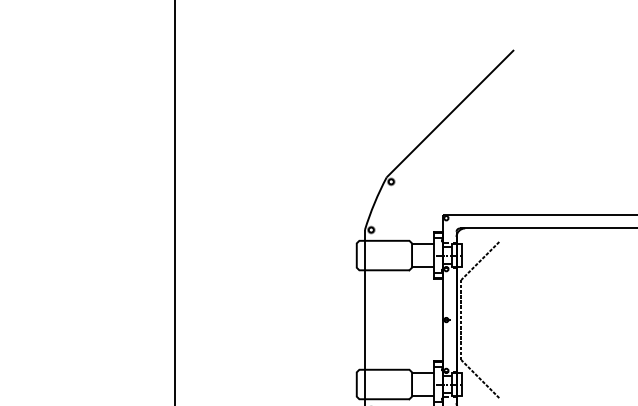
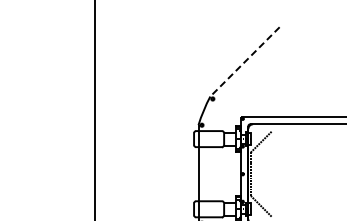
line: (451, 112) -> (245, 61), solid -> dashed

